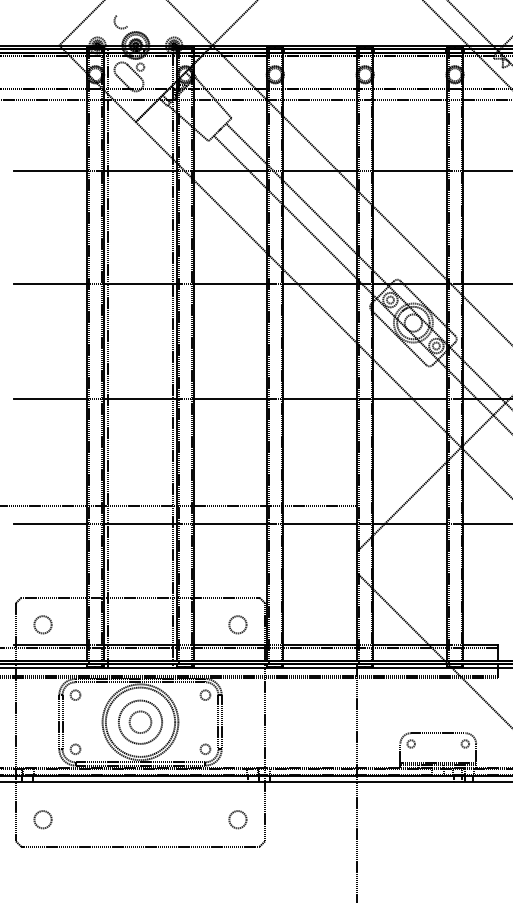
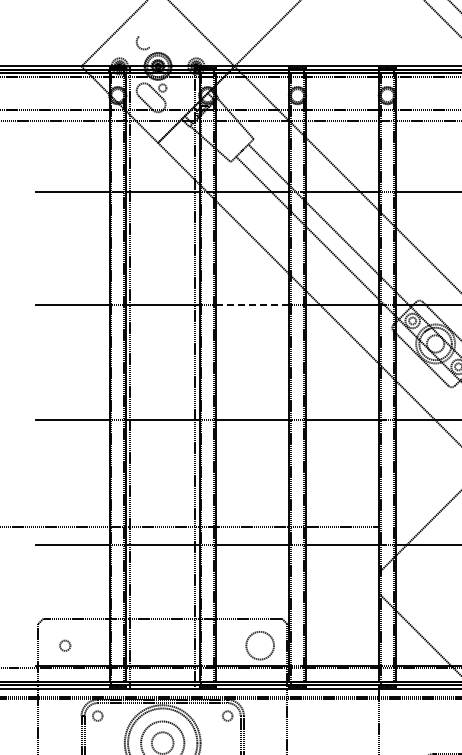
line: (230, 283) -> (252, 304), solid -> dashed
circle: (42, 624) -> (64, 645), size x0.6
circle: (237, 624) -> (259, 645), size x1.6

